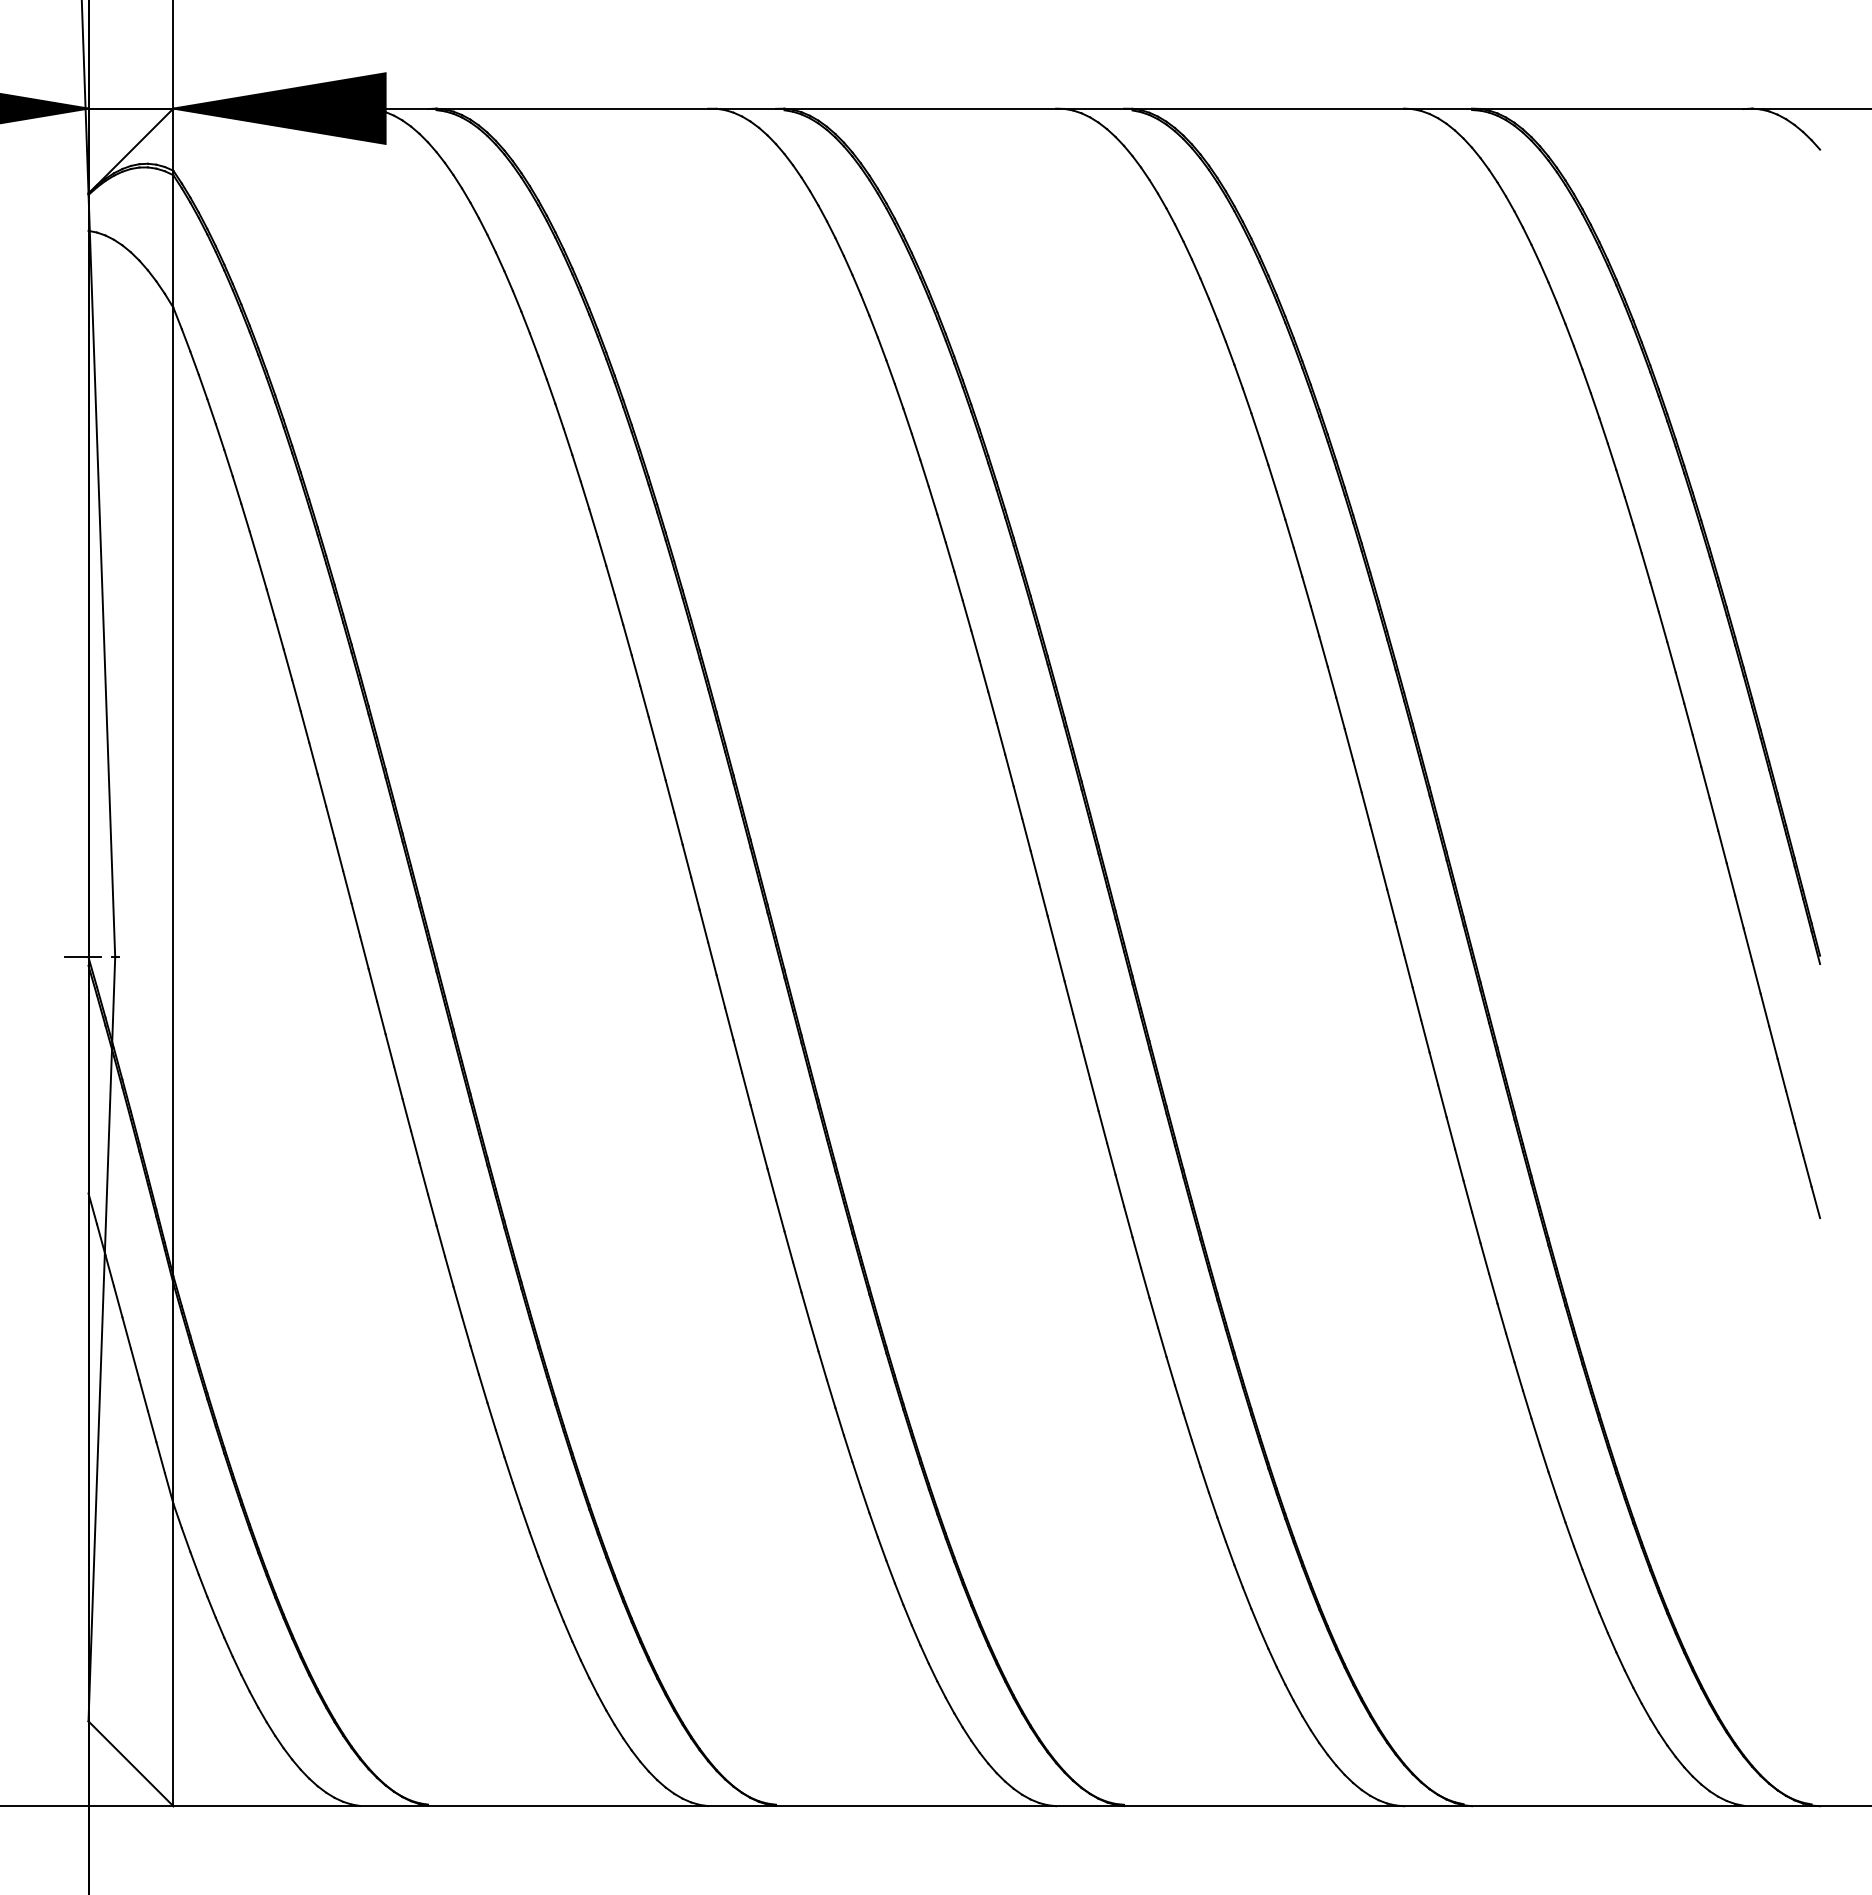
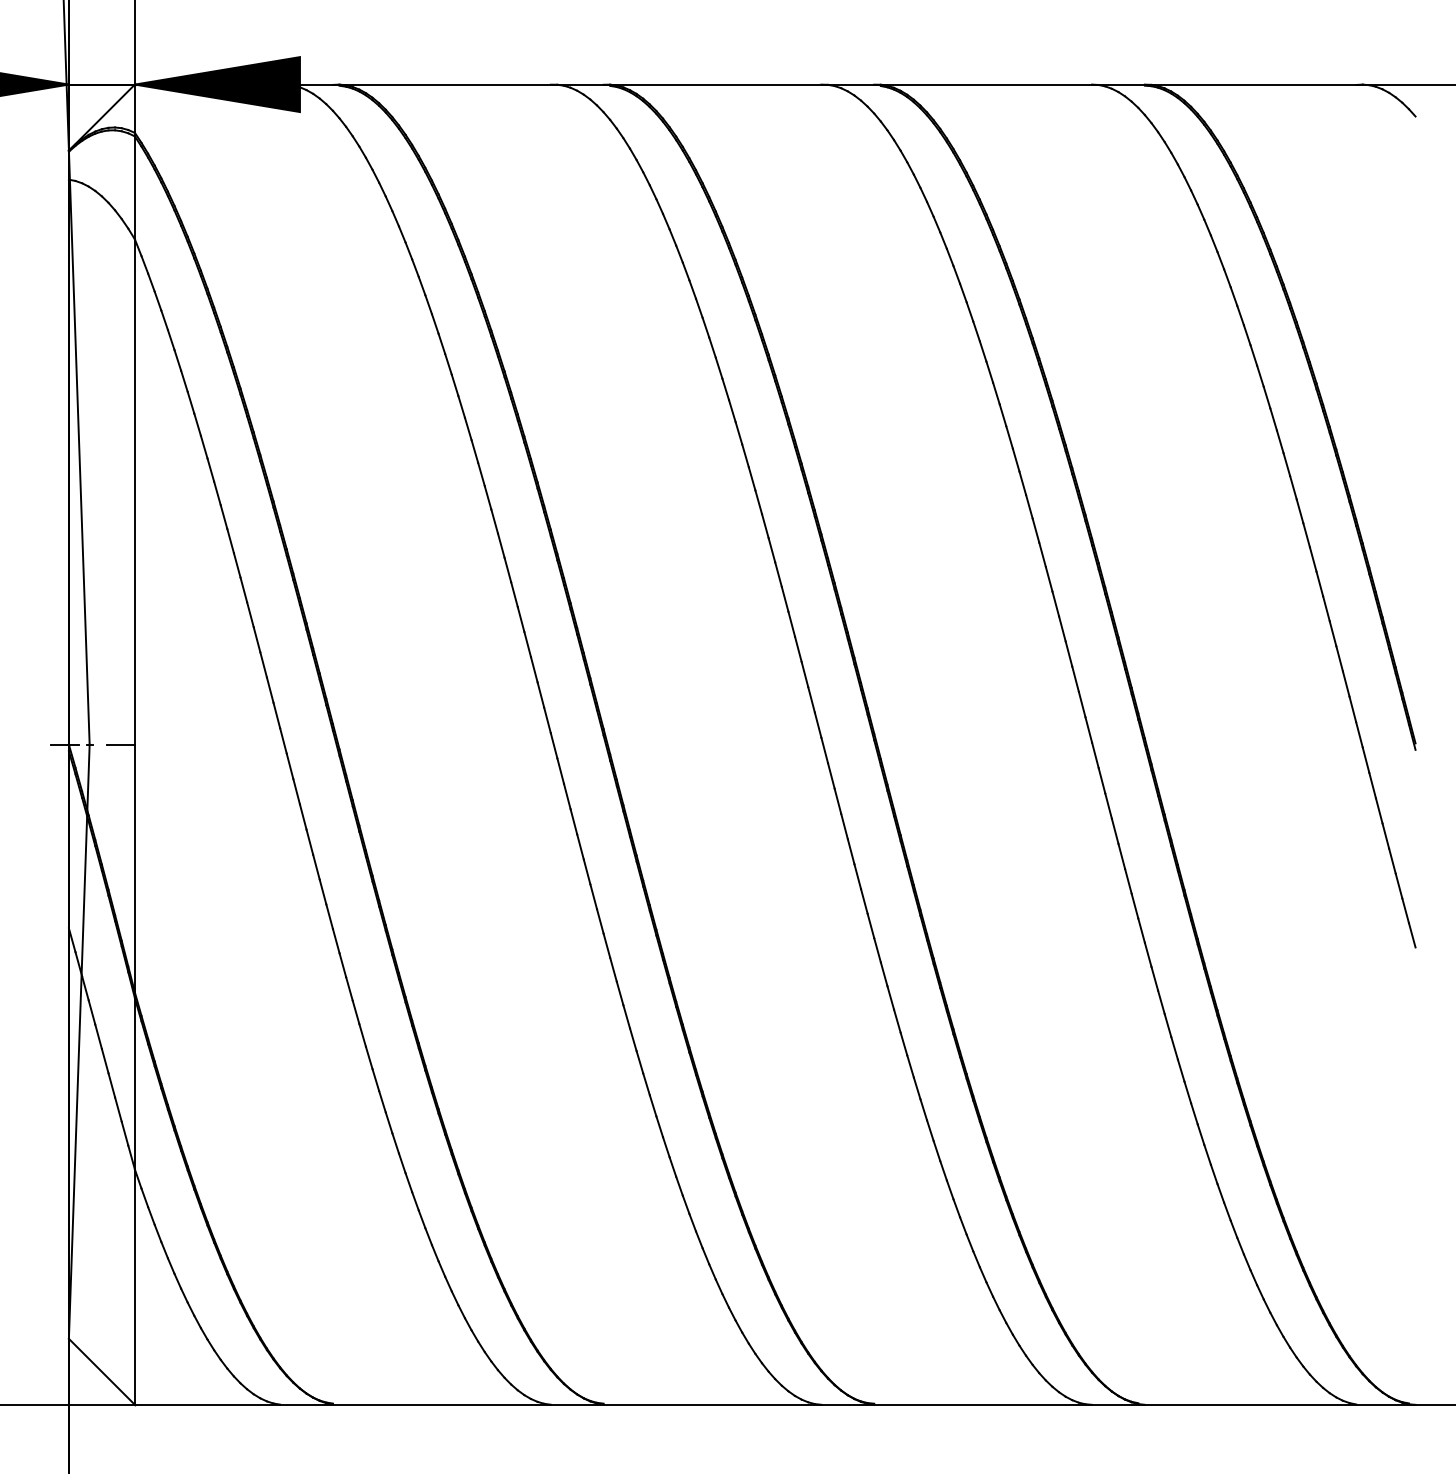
line: (155, 957) -> (121, 744), added

